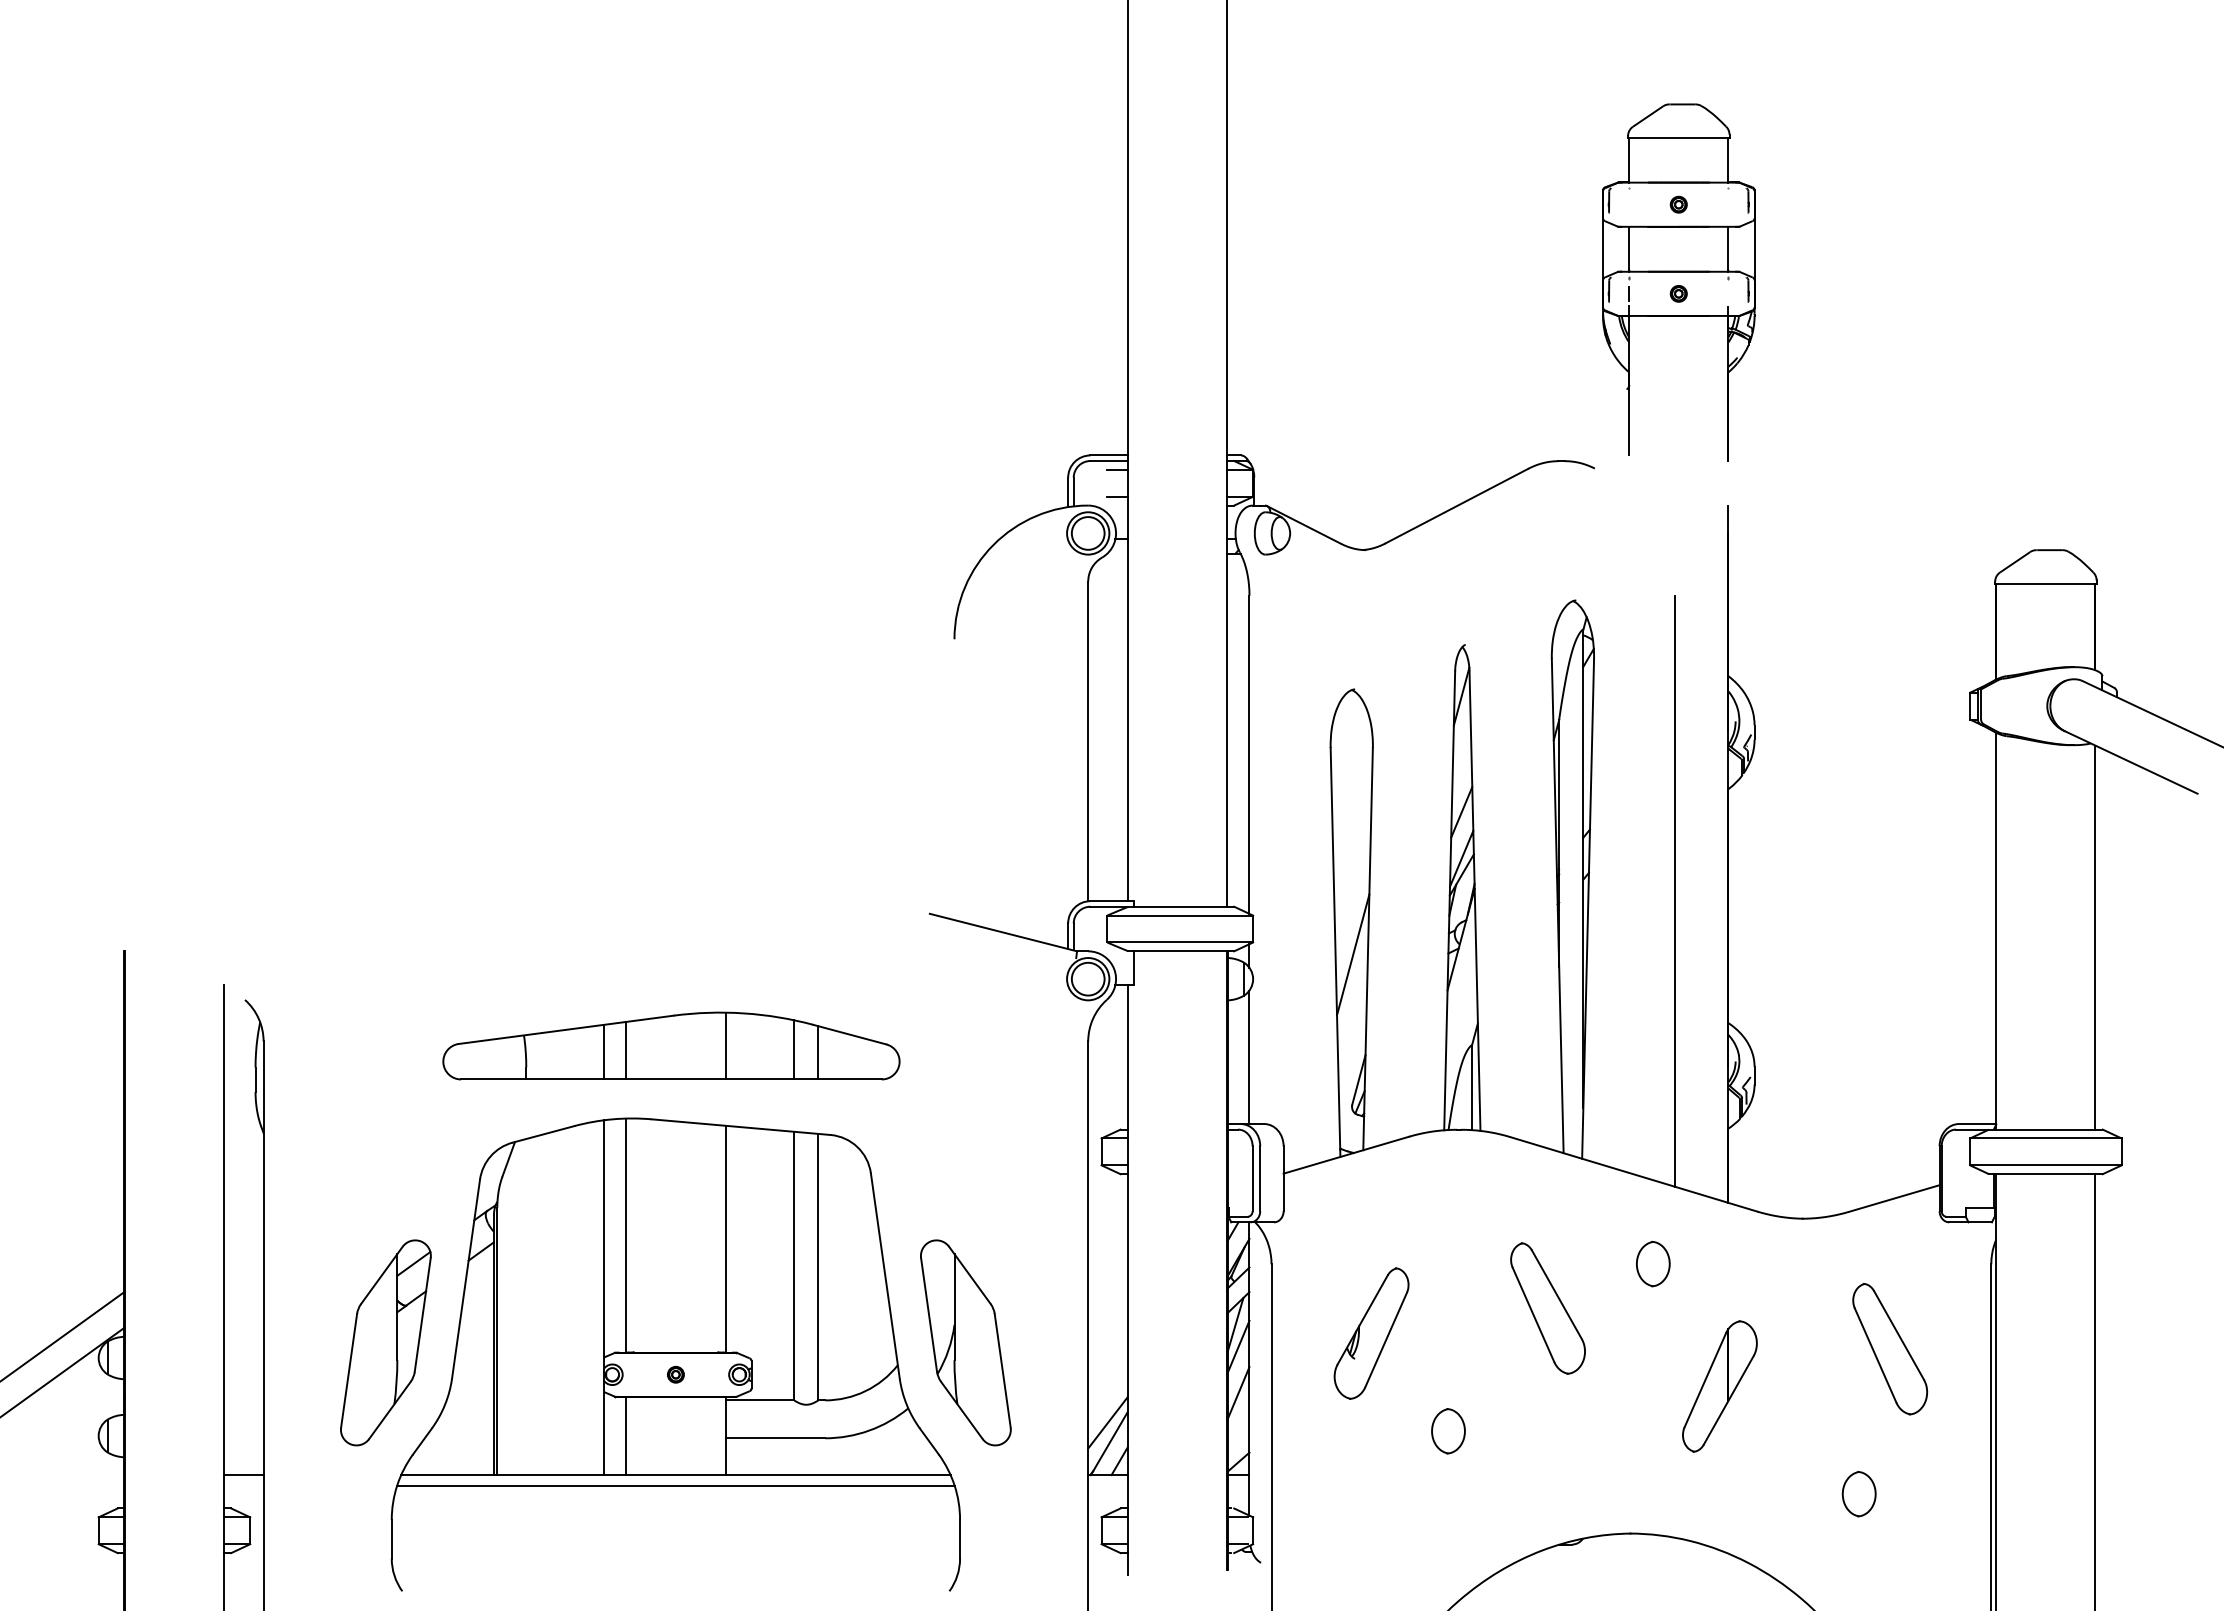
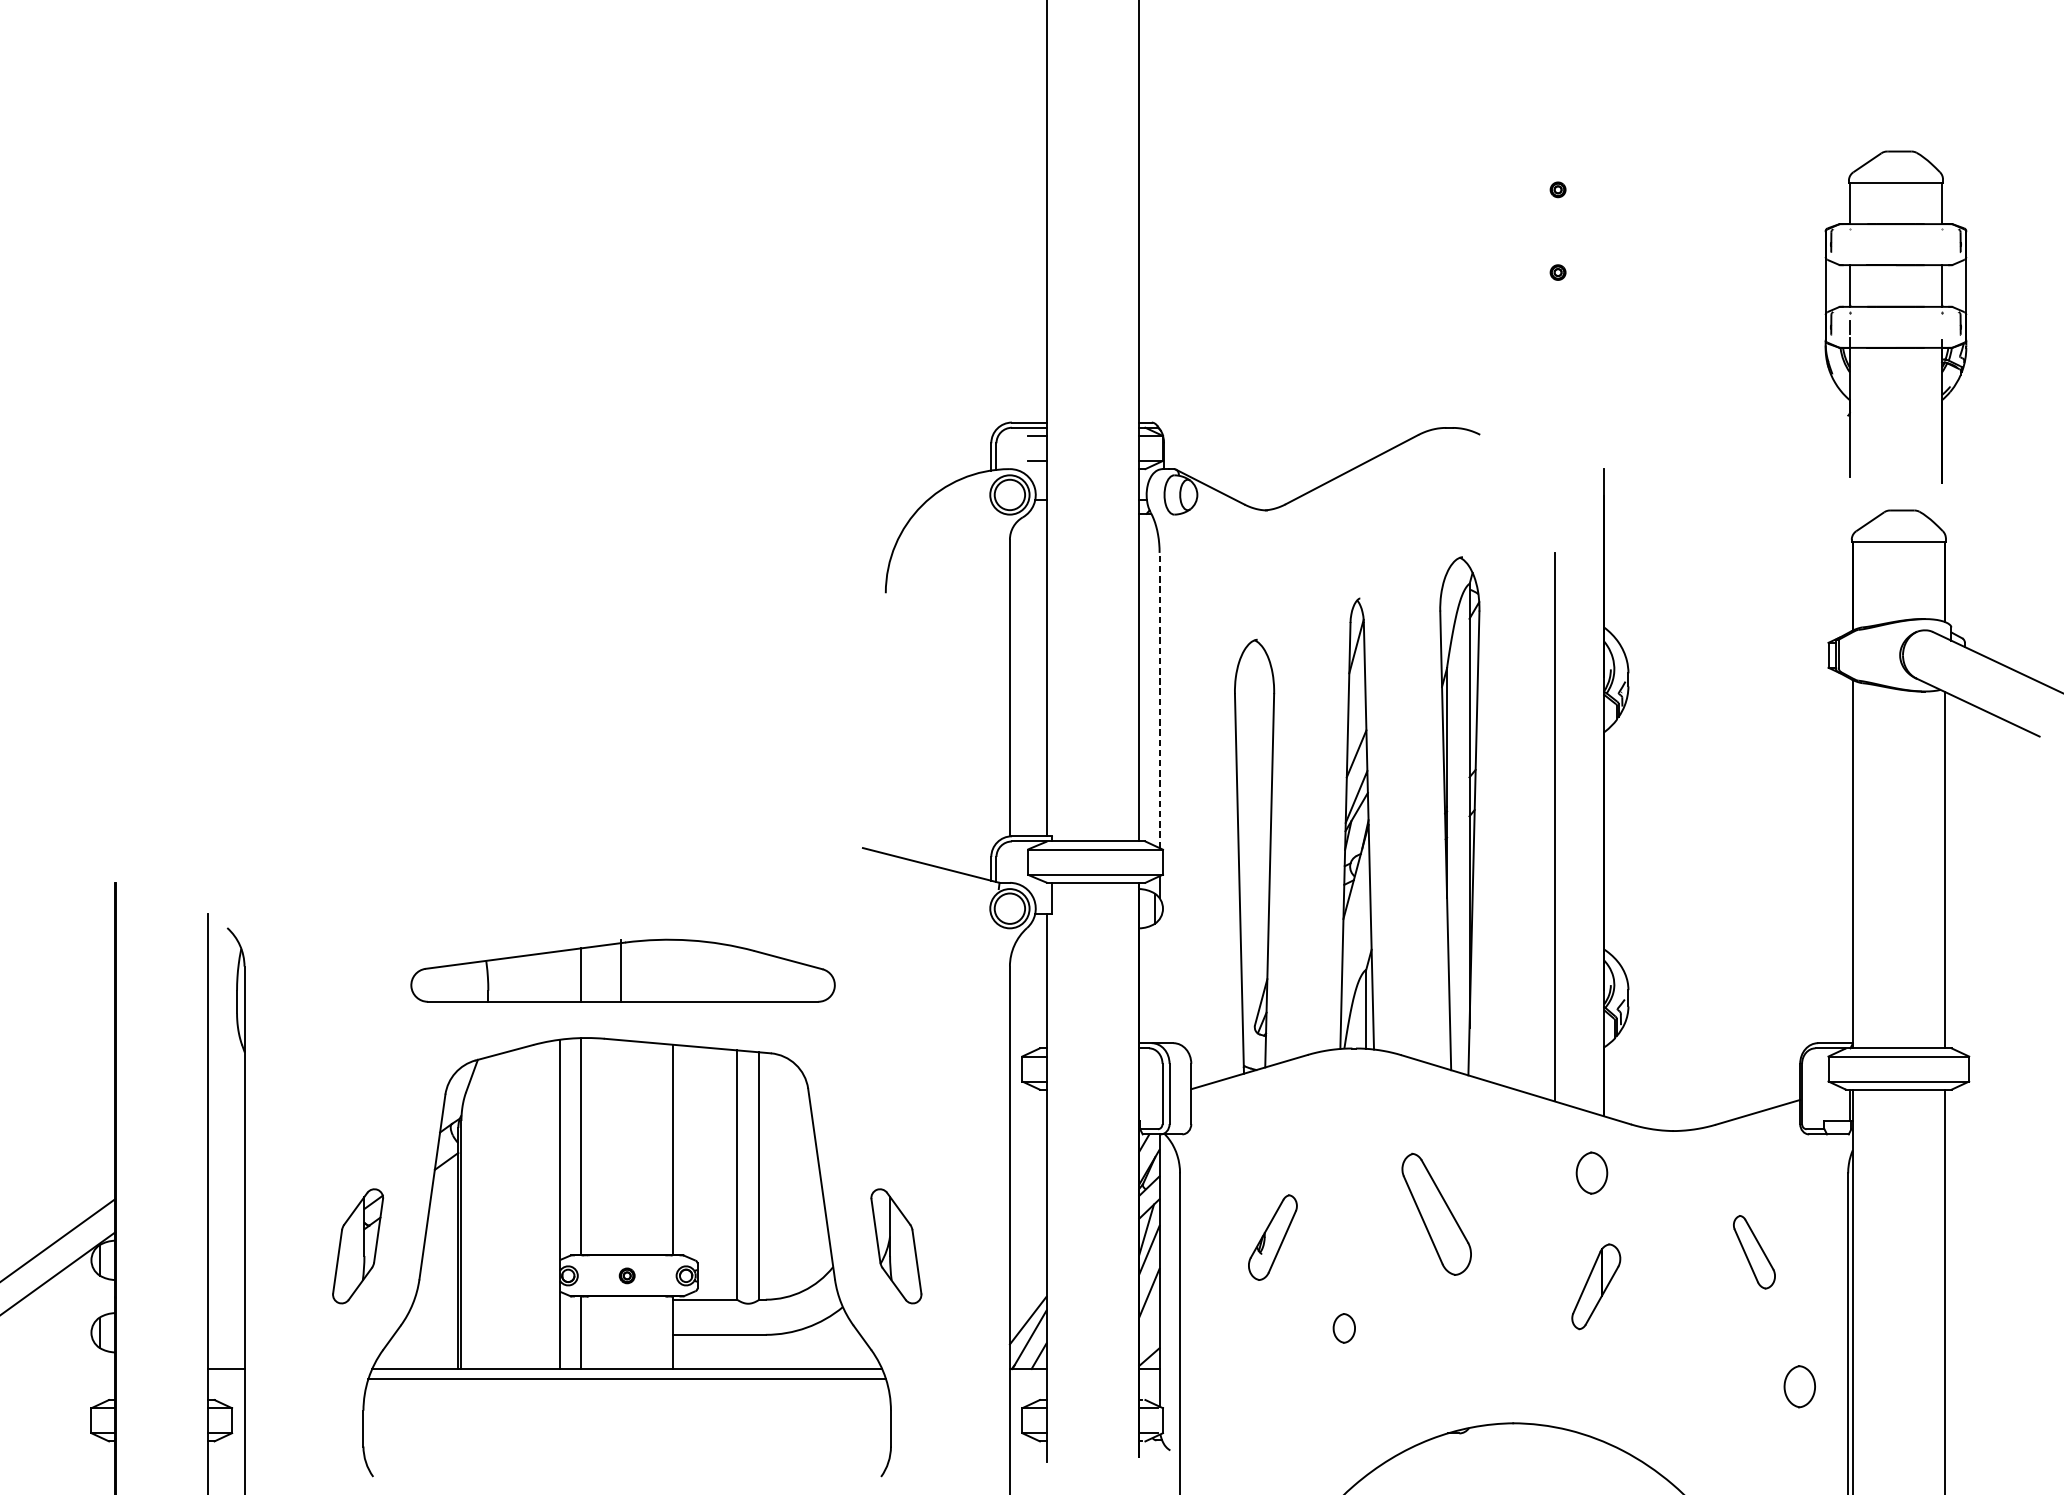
part: (1678, 282) -> (1895, 316), moved
line: (1249, 754) -> (1159, 700), solid -> dashed
line: (1353, 954) -> (1256, 885), removed
line: (725, 1045) -> (621, 970), moved
line: (794, 1049) -> (737, 973), removed
line: (603, 1051) -> (560, 975), removed
line: (818, 1052) -> (759, 976), removed
line: (1249, 1057) -> (1159, 981), removed
part: (1653, 1263) -> (1592, 1172), moved
part: (1371, 1333) -> (1272, 1237), size x0.7
part: (385, 1342) -> (357, 1245), size x0.6
part: (965, 1342) -> (896, 1245), size x0.6
part: (1890, 1349) -> (1754, 1252), size x0.6
part: (1719, 1386) -> (1595, 1286), size x0.7
part: (1448, 1431) -> (1344, 1328), size x0.7
part: (1858, 1494) -> (1799, 1387), moved

